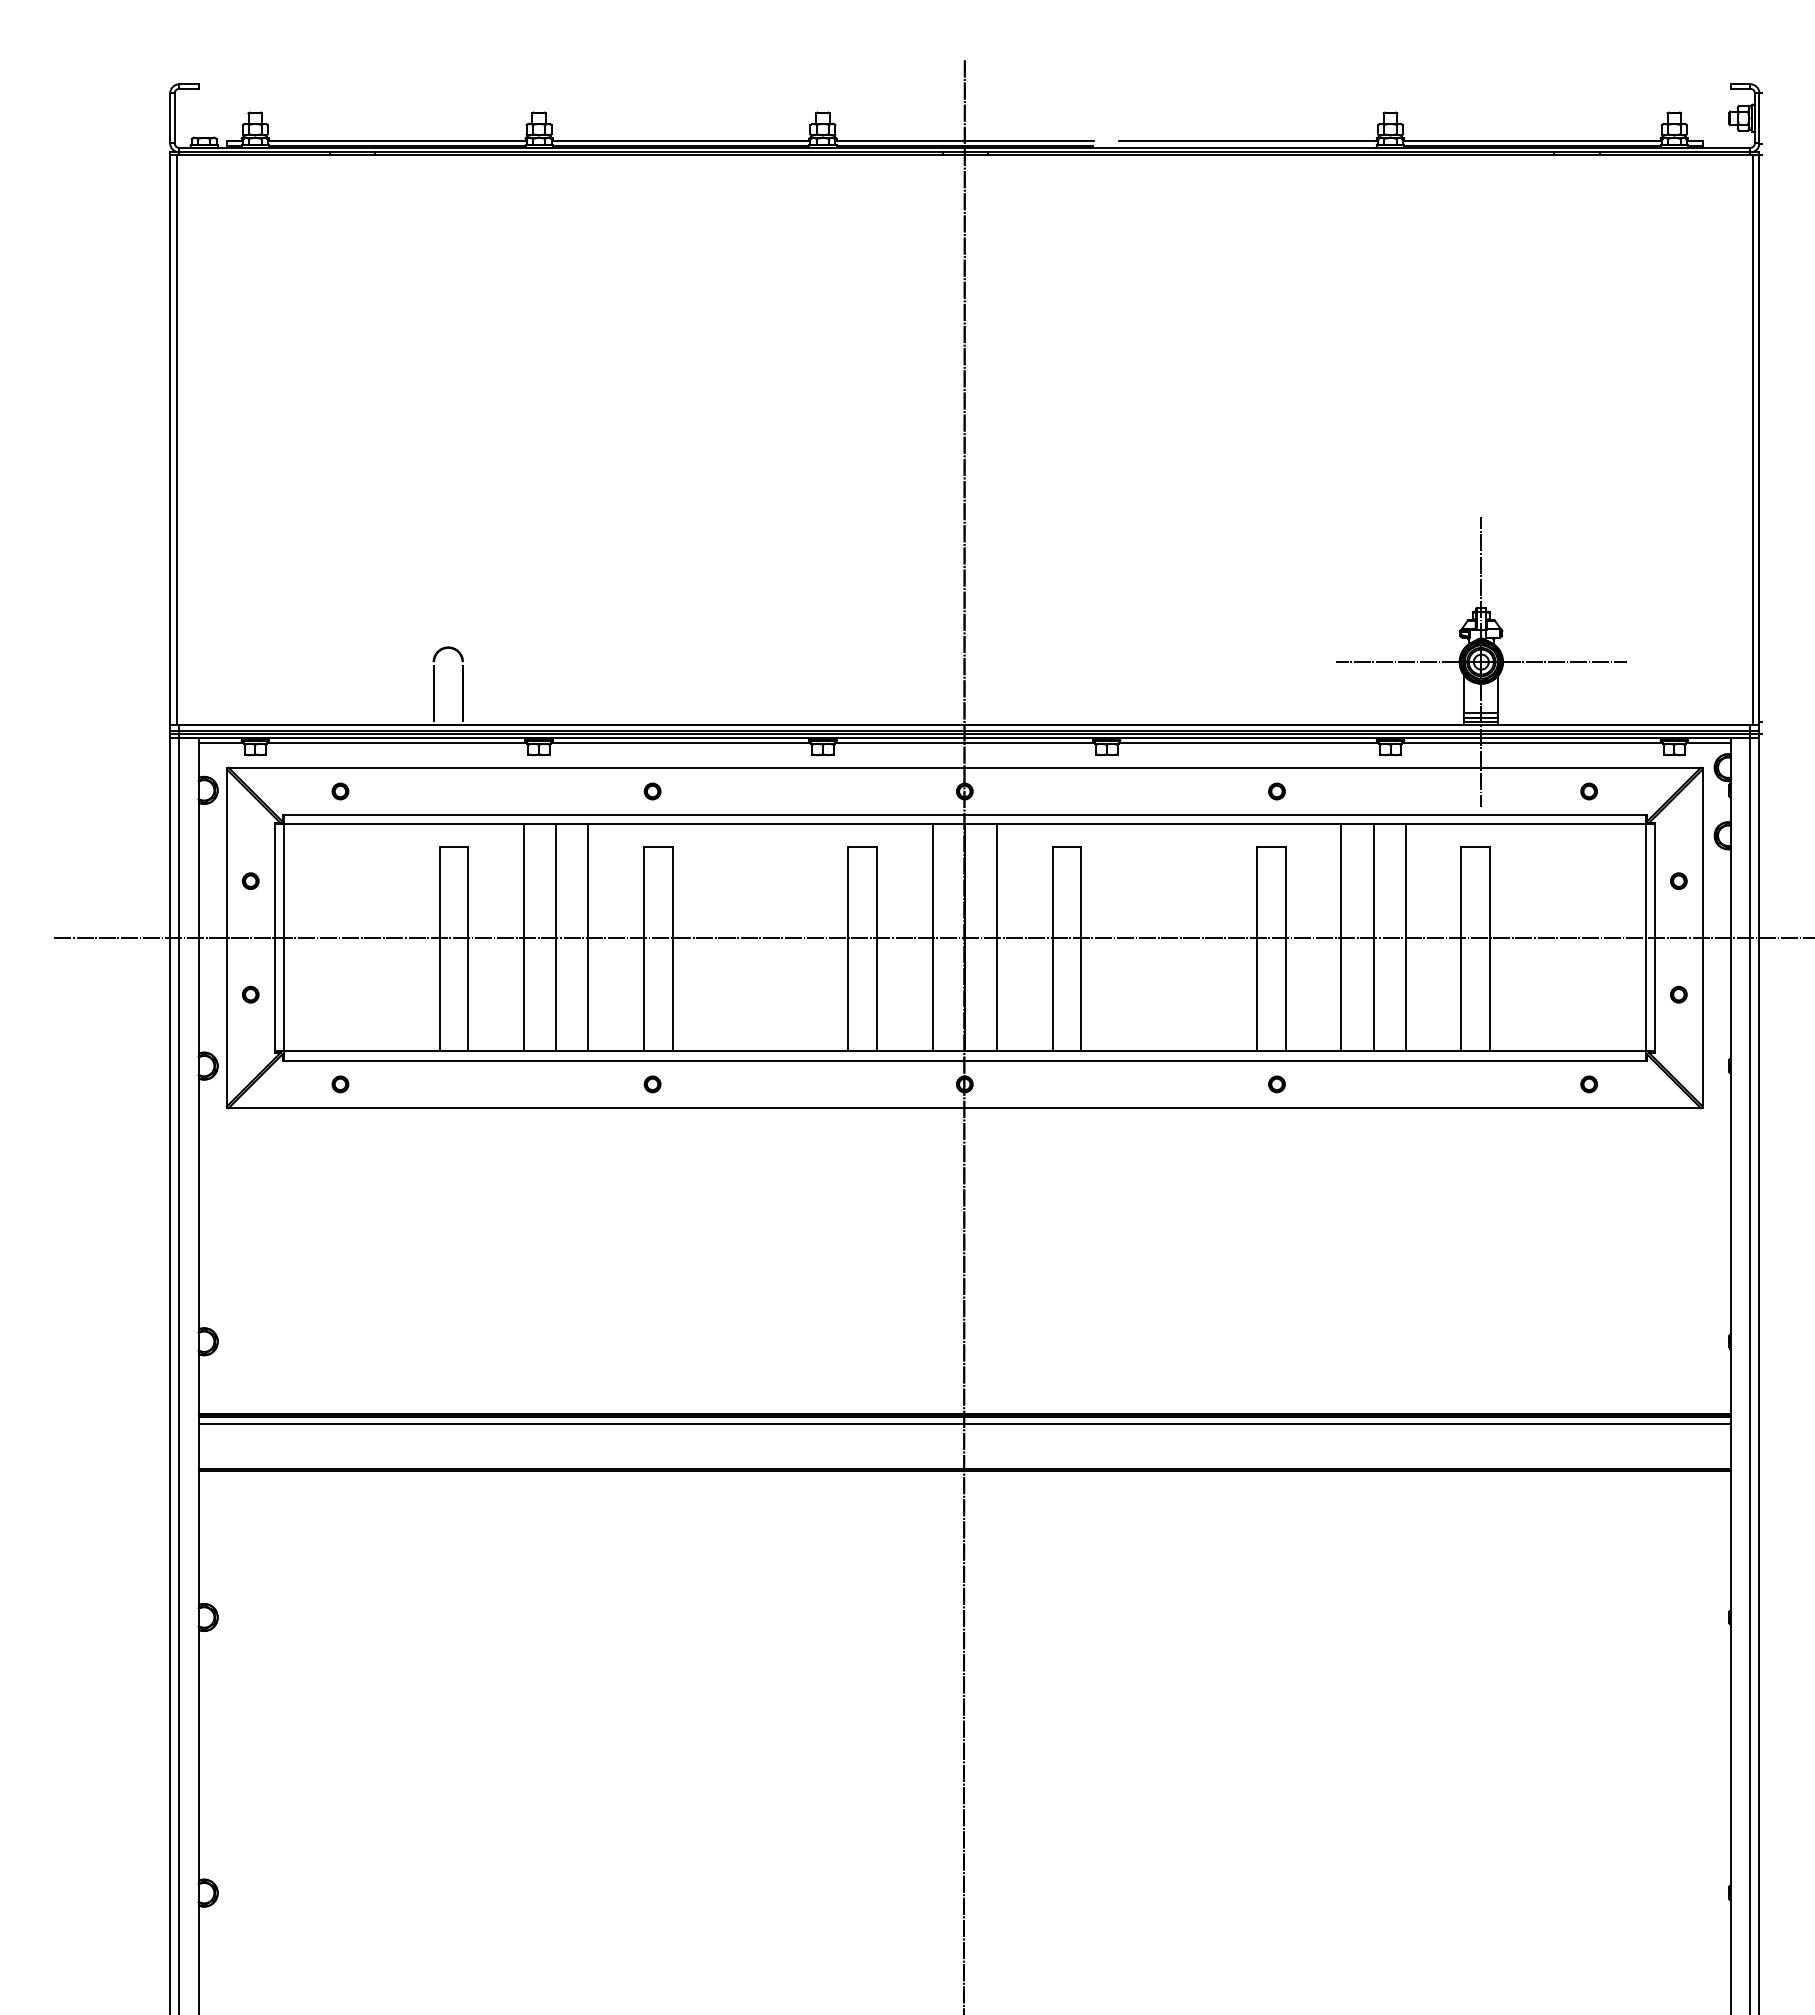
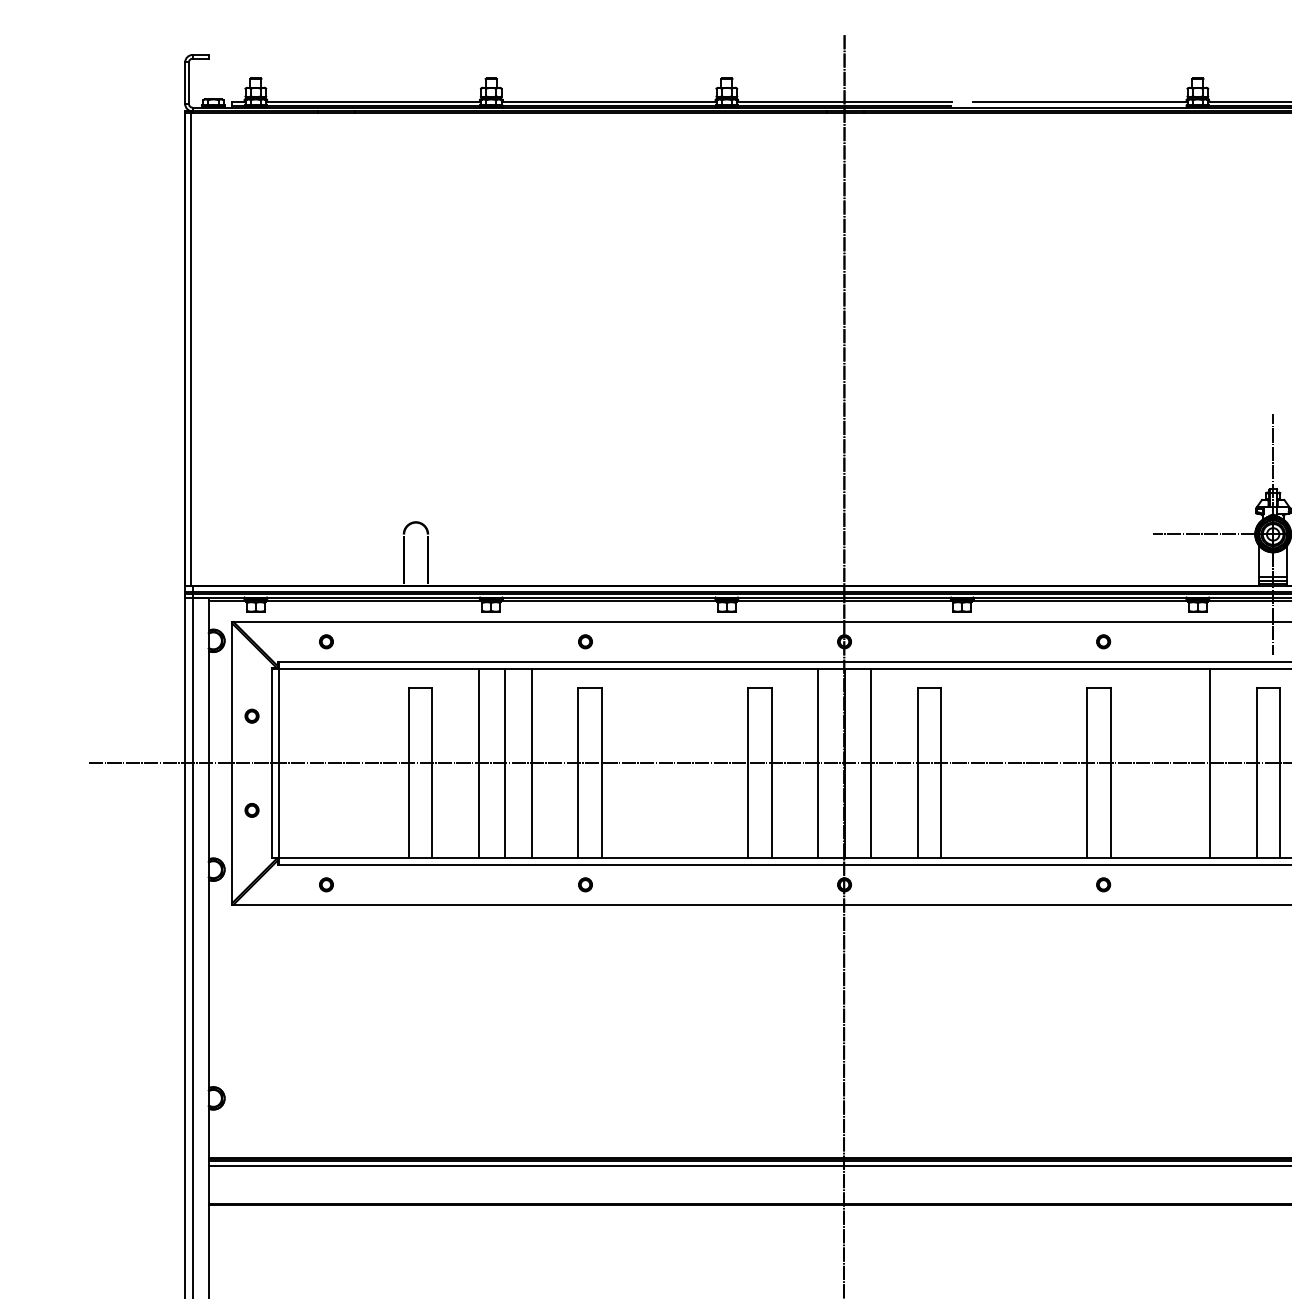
line: (1341, 937) -> (1157, 762), removed
line: (1373, 937) -> (1183, 762), removed

